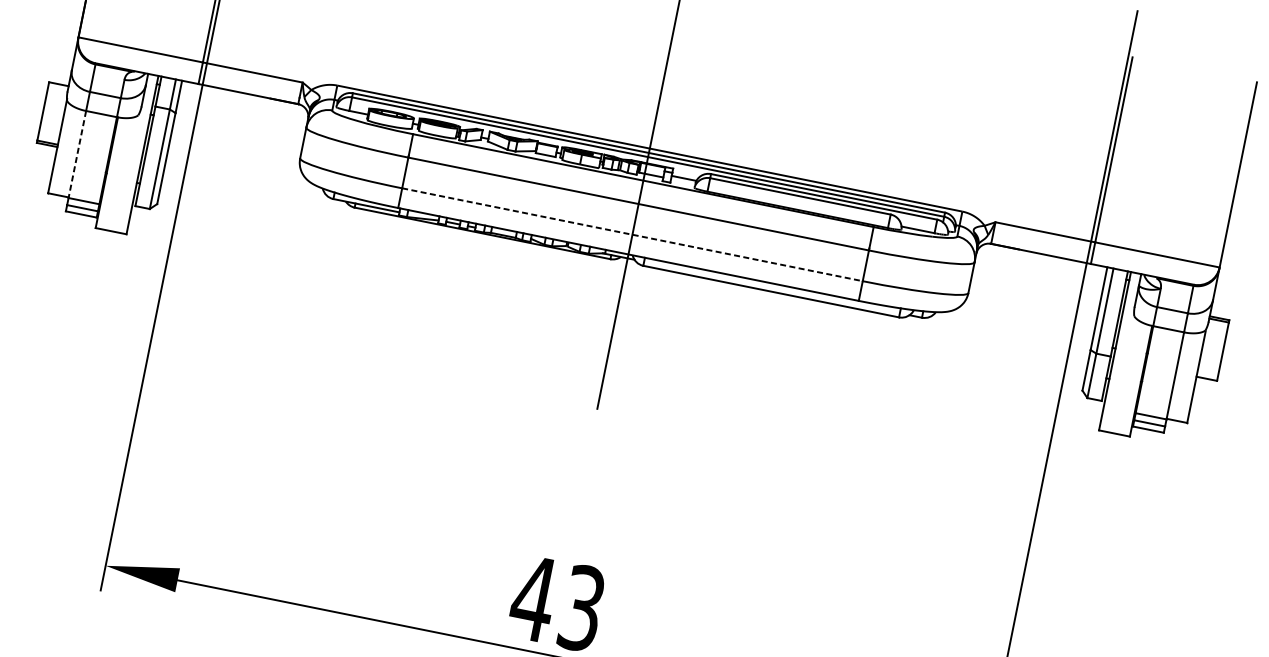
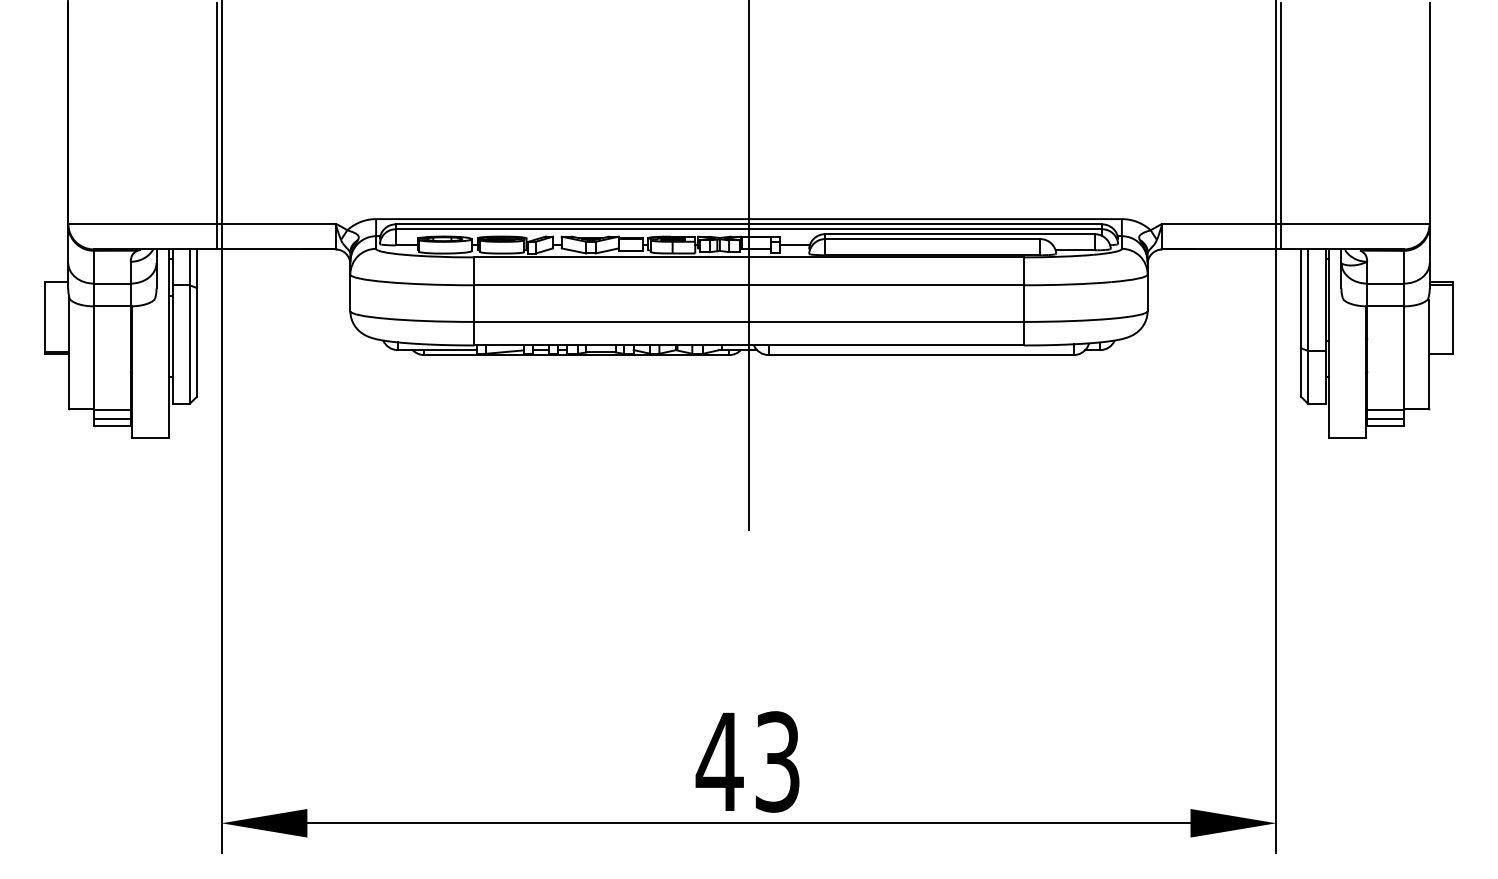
line: (77, 154) -> (94, 358), dashed -> solid
line: (632, 234) -> (749, 321), dashed -> solid

